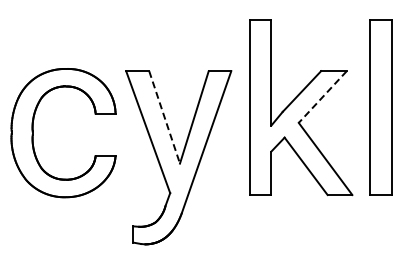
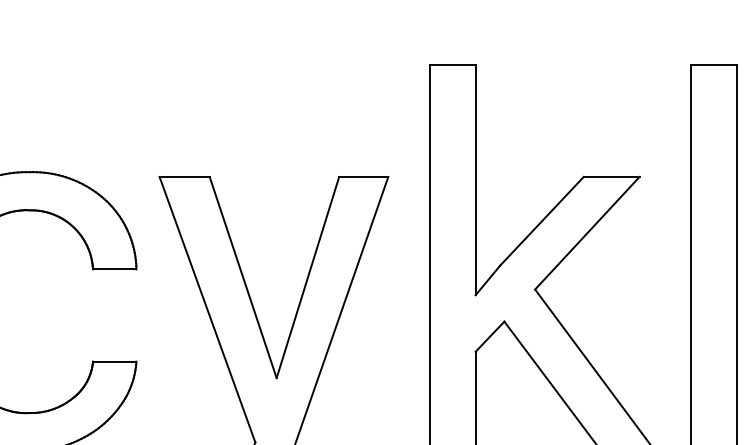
line: (322, 97) -> (586, 234), dashed -> solid
line: (164, 117) -> (242, 277), dashed -> solid

